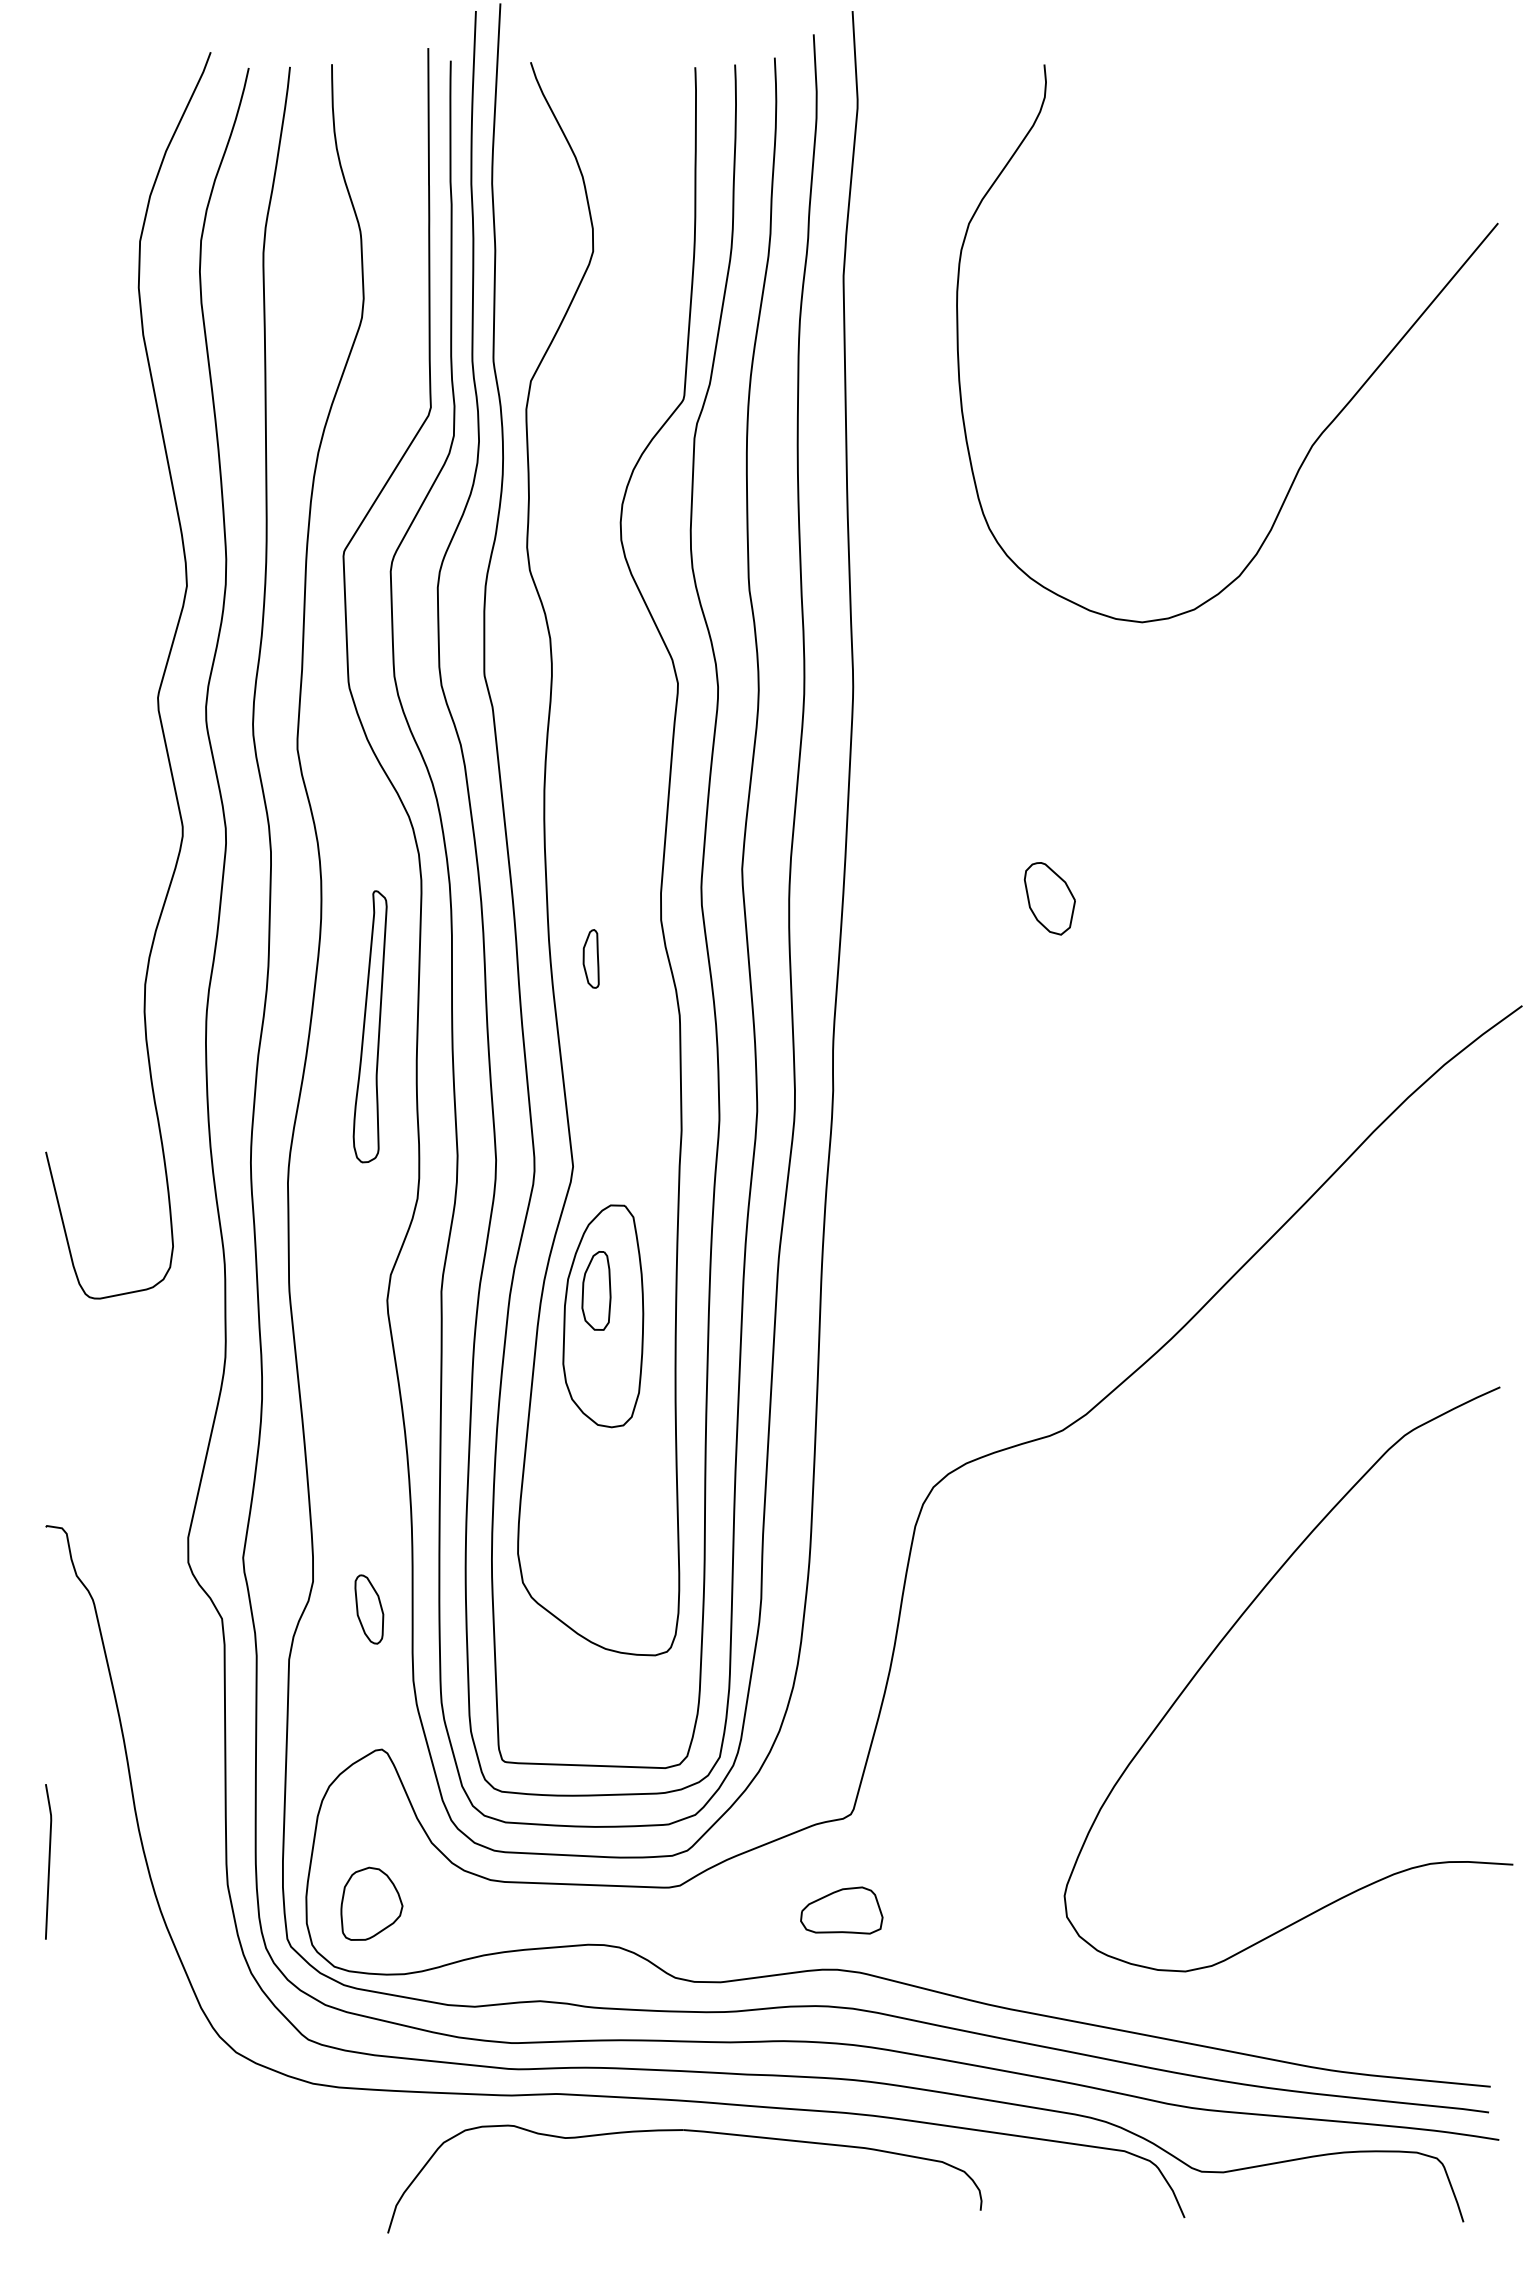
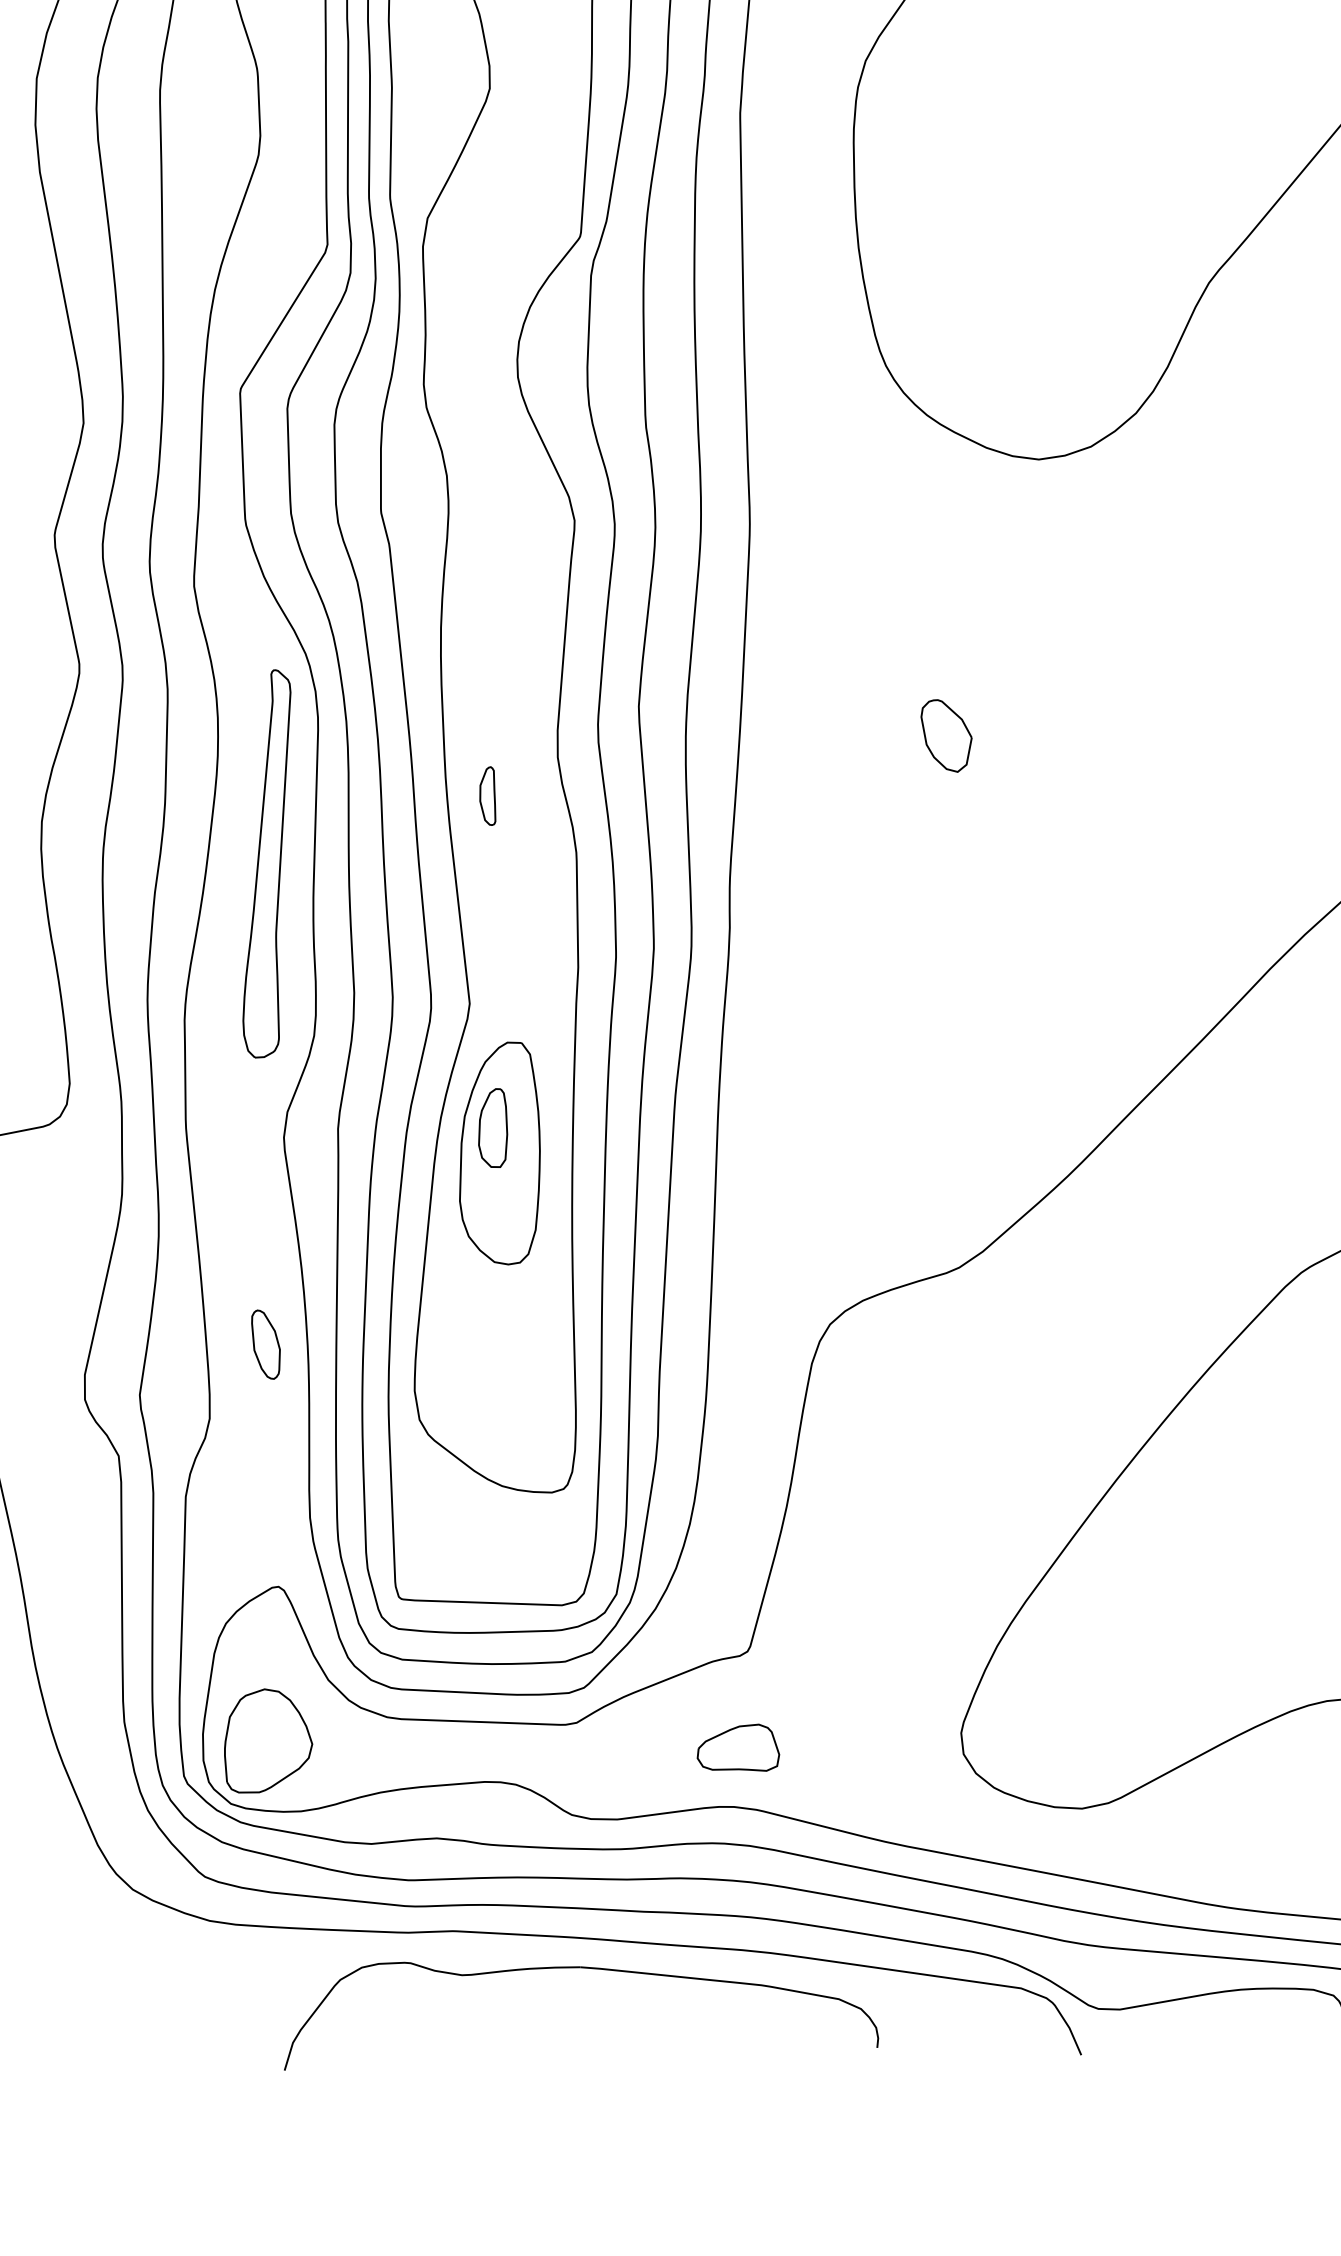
part: (369, 1026) -> (266, 863), size x1.43
part: (369, 1609) -> (266, 1344), moved
part: (371, 1903) -> (268, 1740), size x1.43

